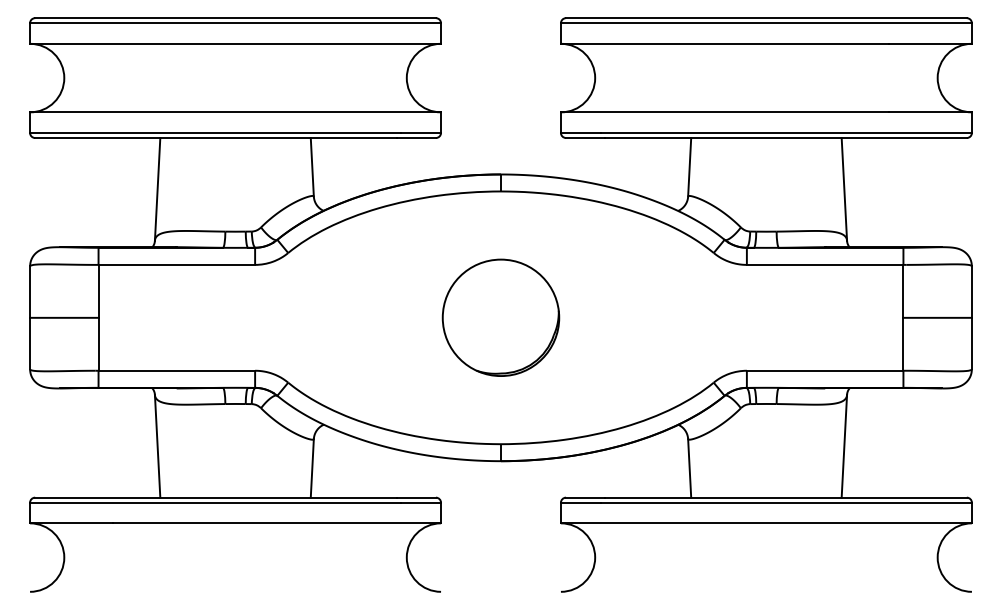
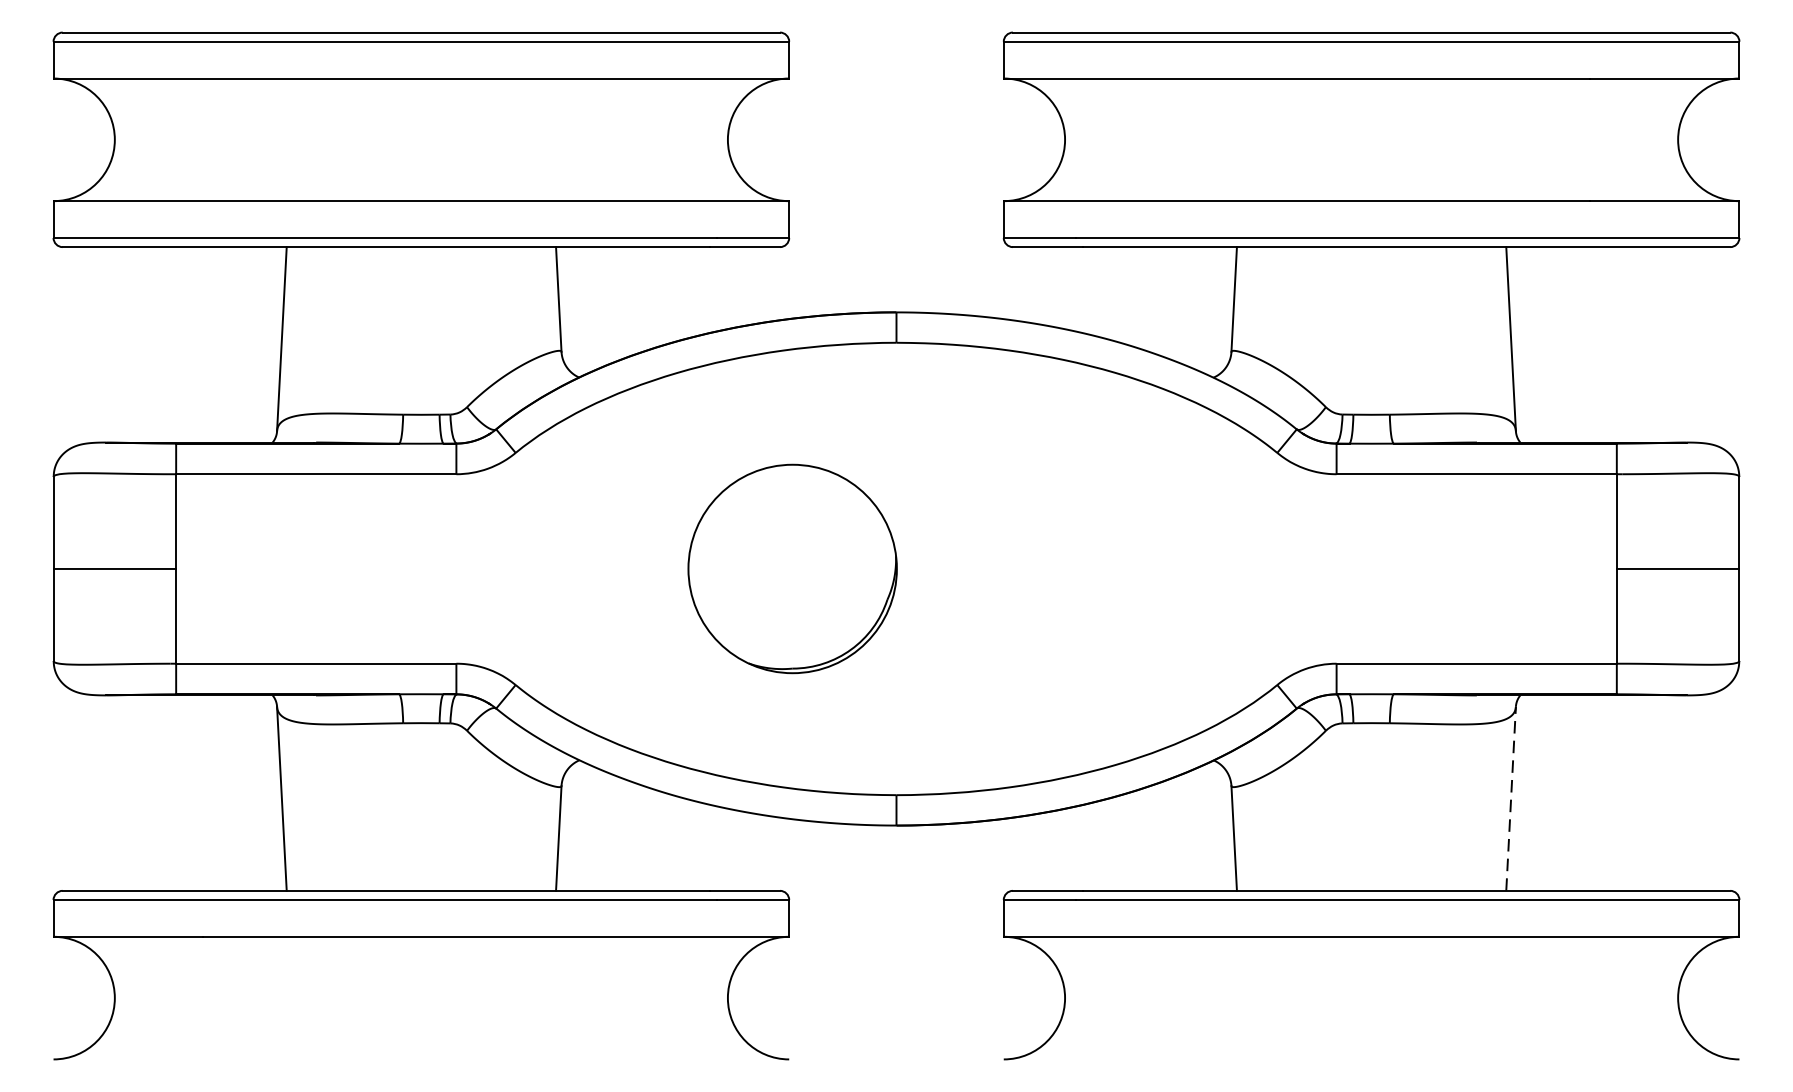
part: (500, 317) -> (791, 568), moved
line: (844, 445) -> (1511, 797), solid -> dashed

